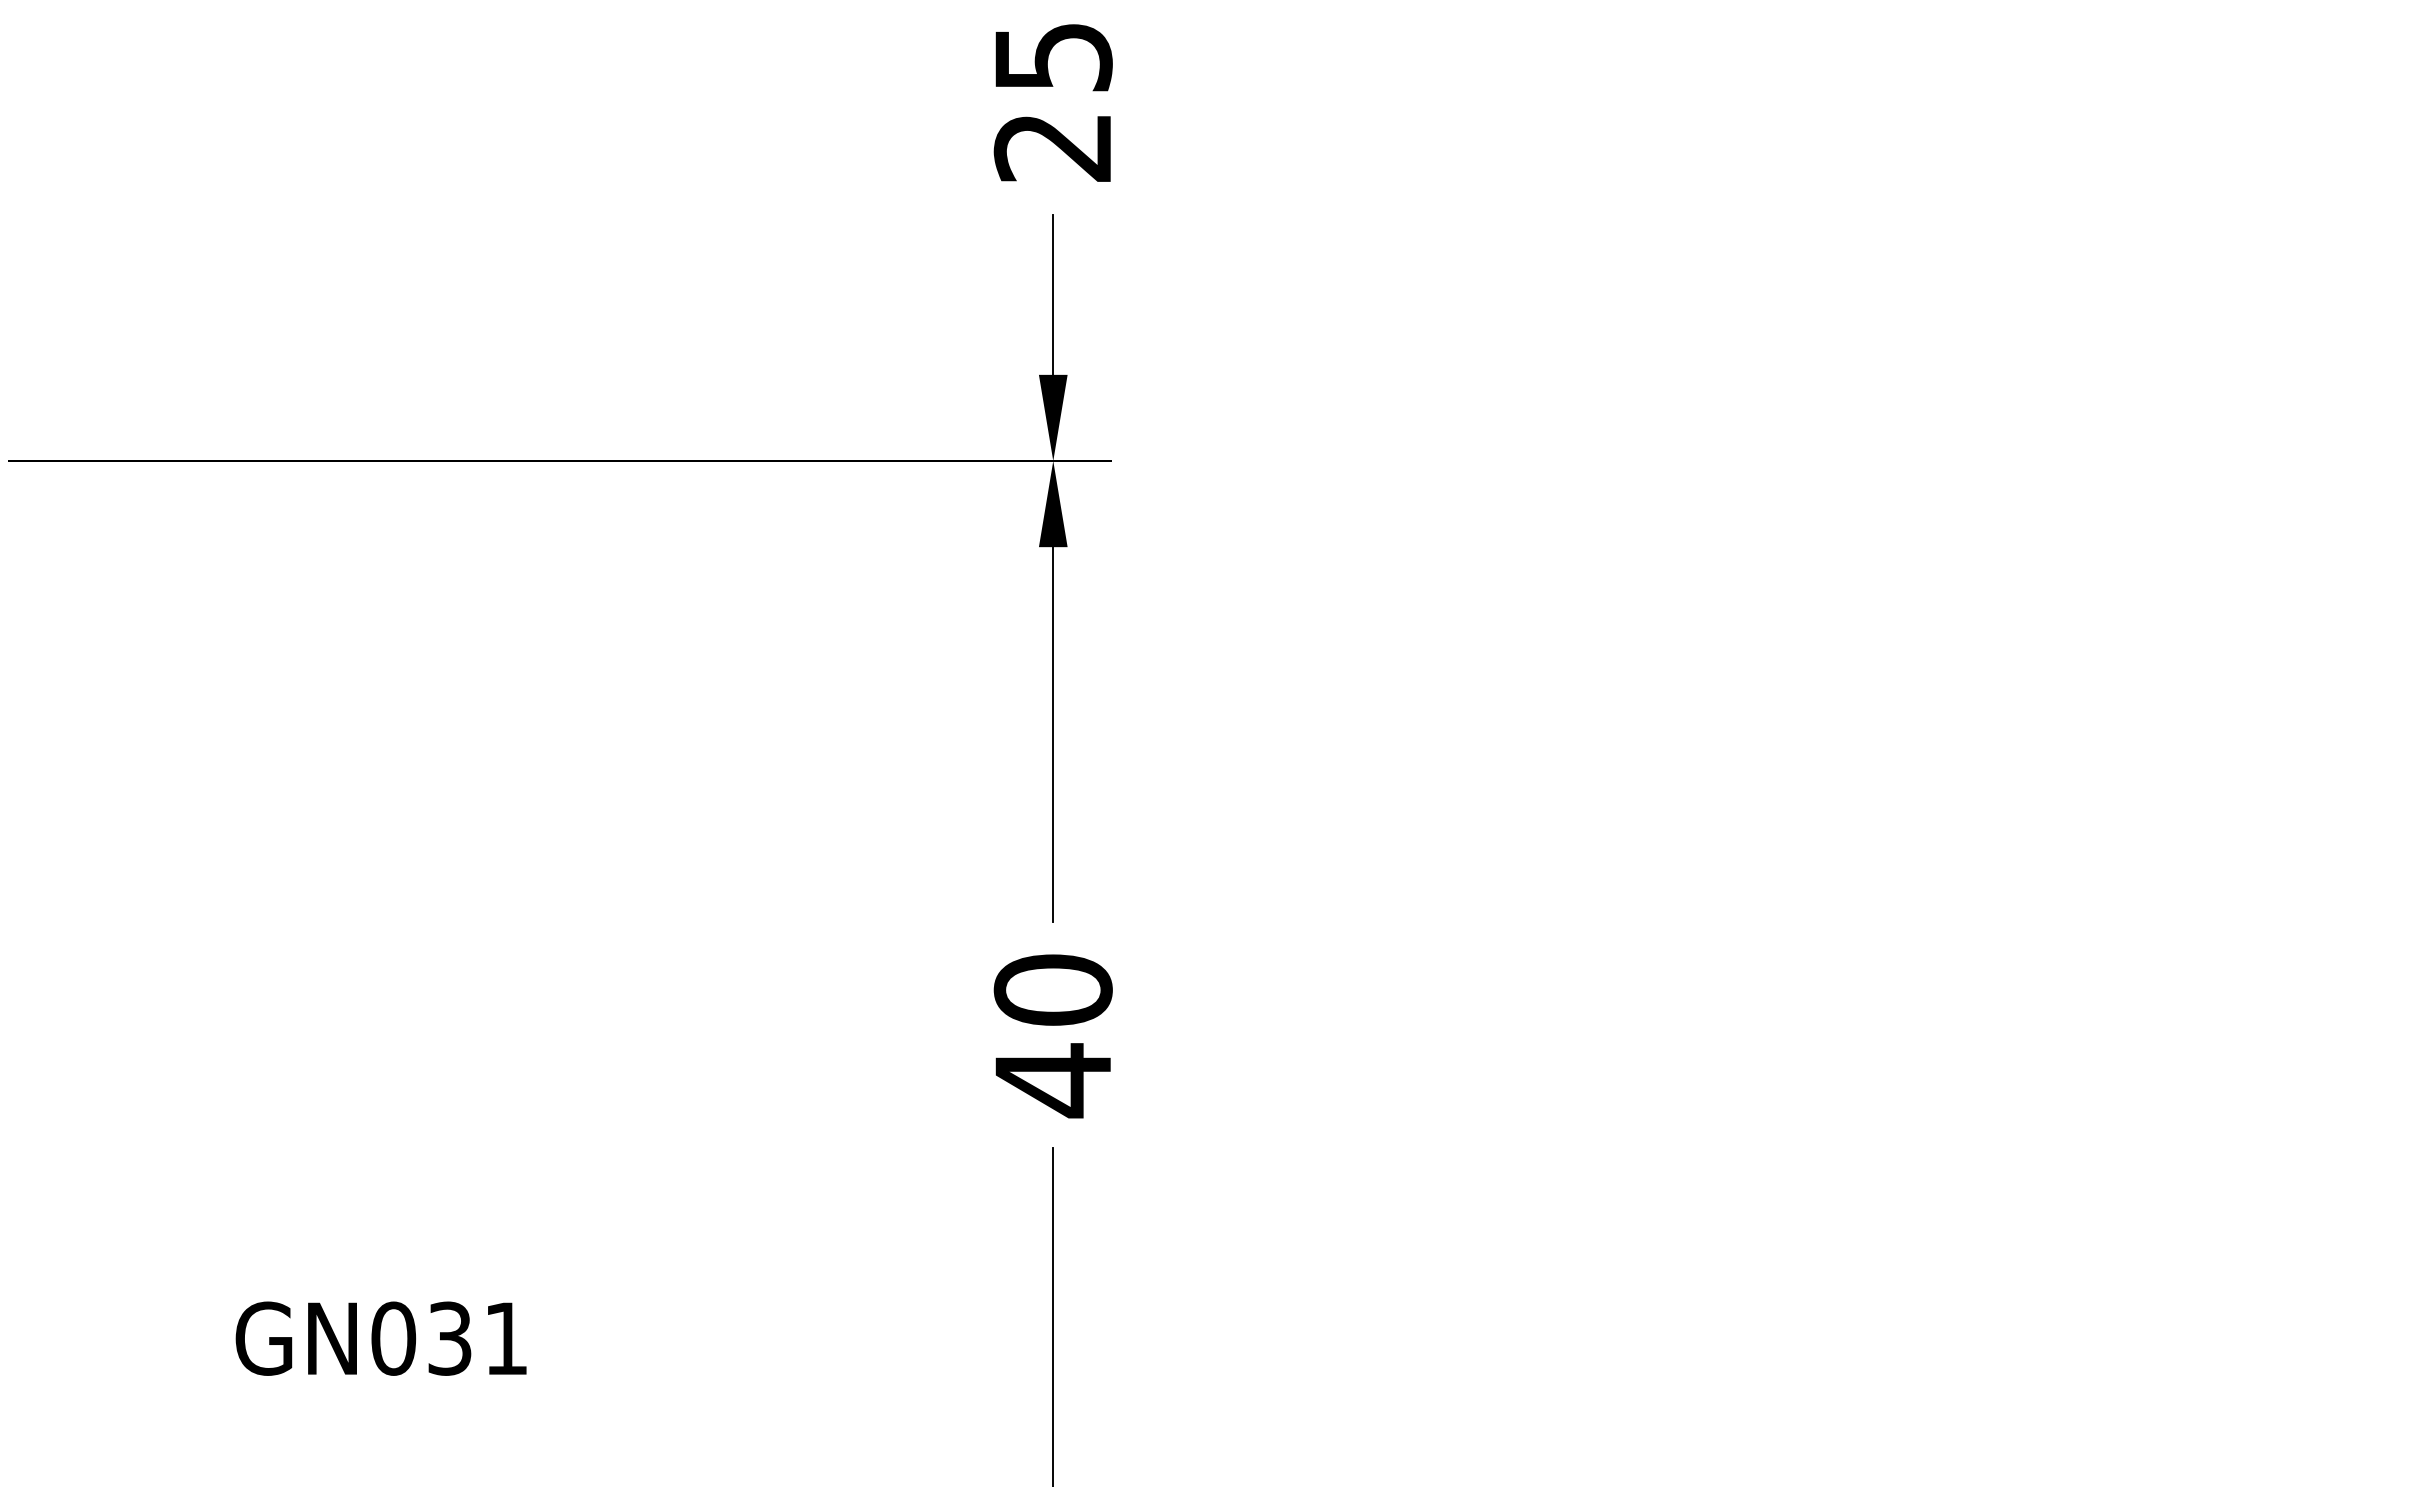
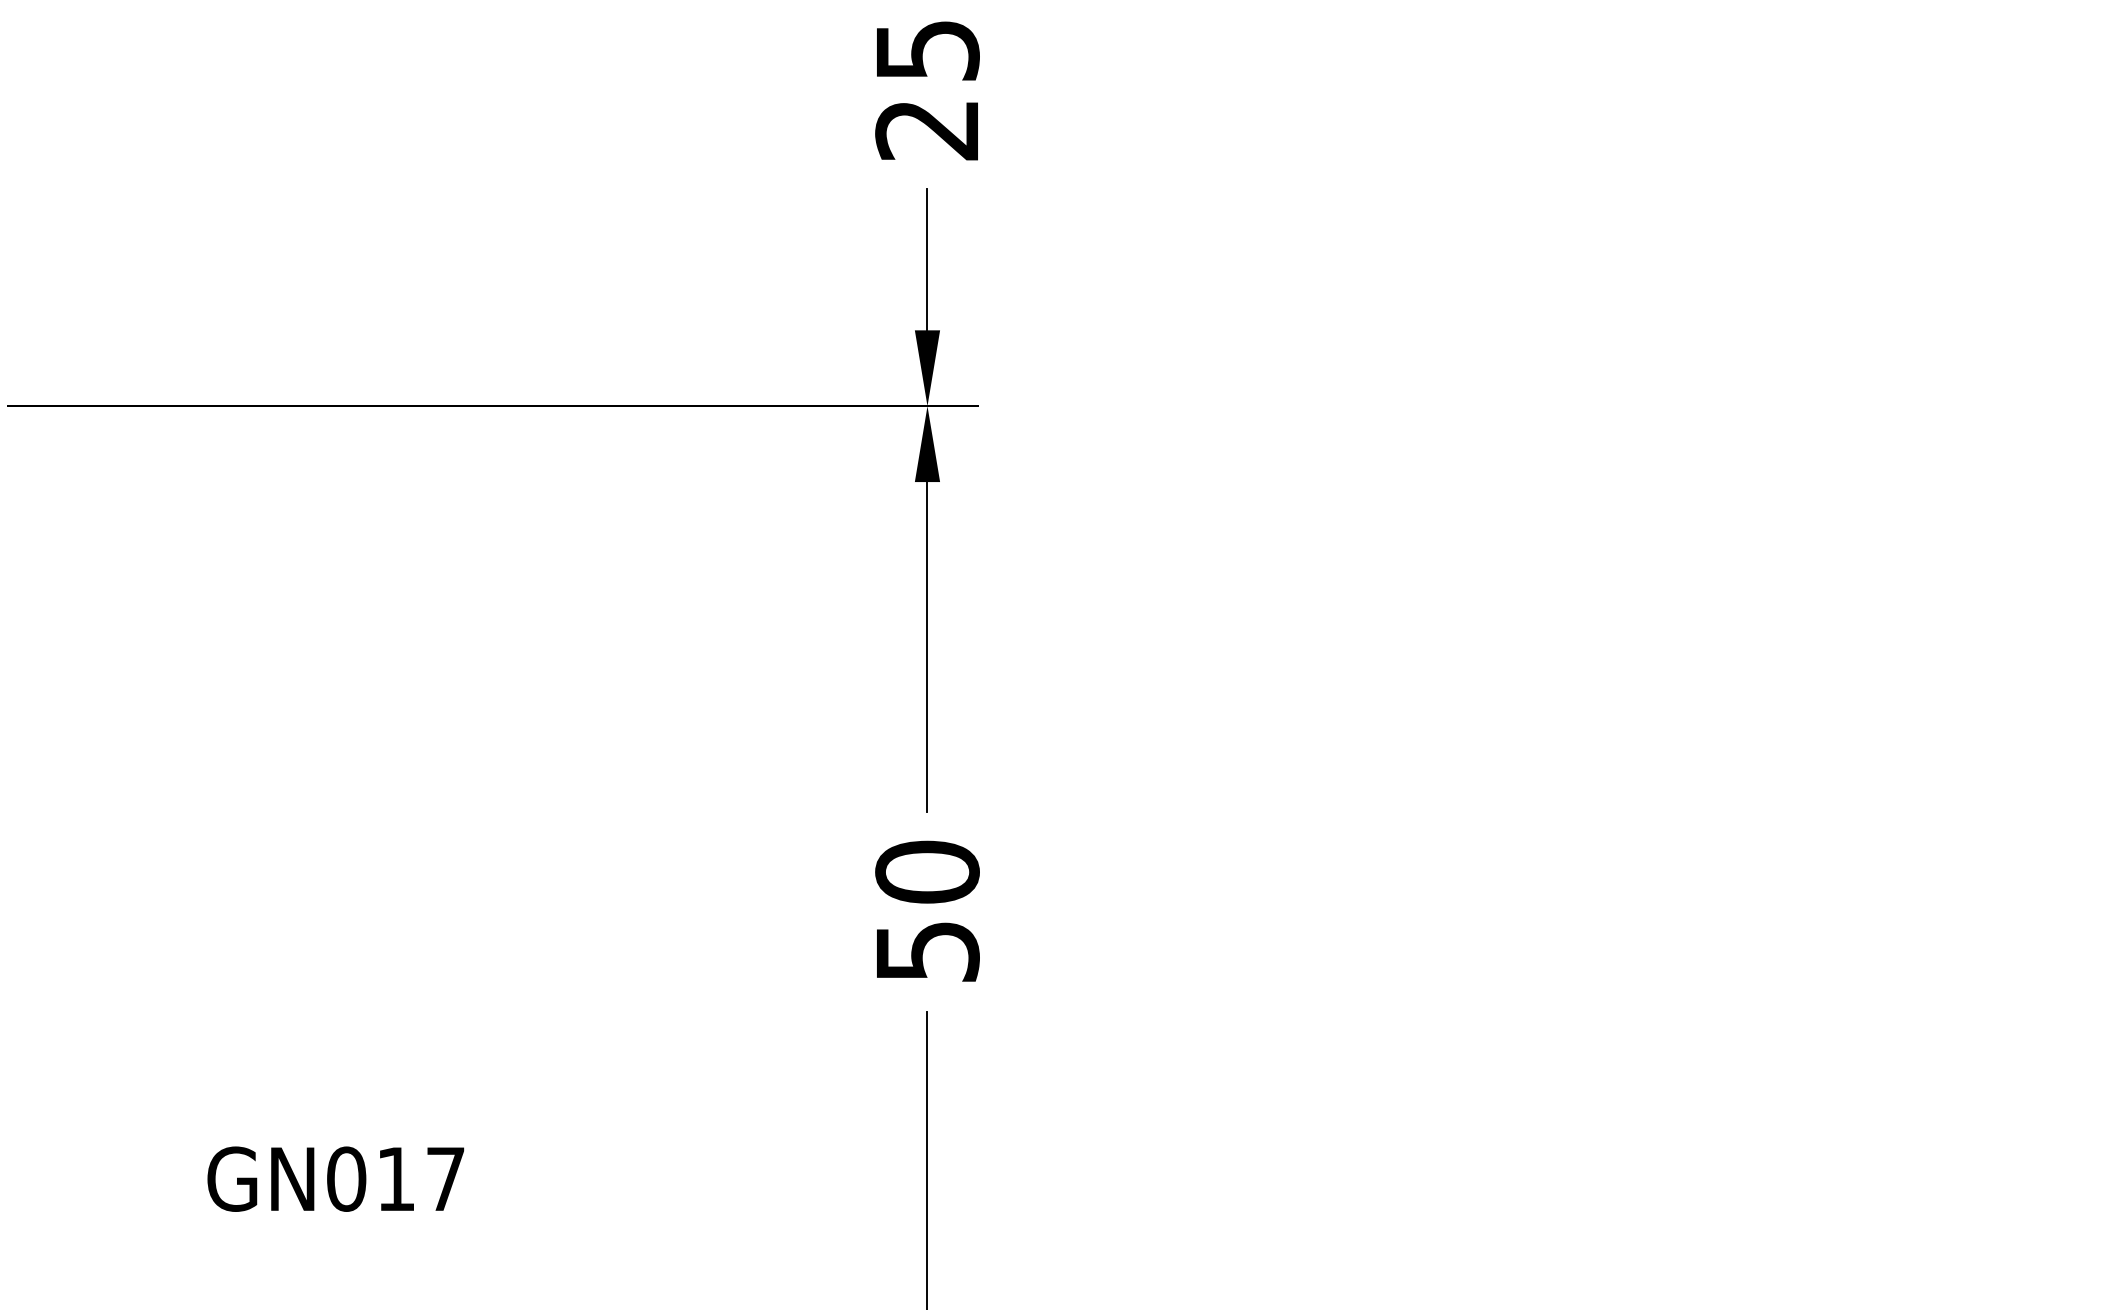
text: (1053, 1080) -> (927, 951), 40 -> 50
text: (477, 1338) -> (420, 1179), GN031 -> GN017

